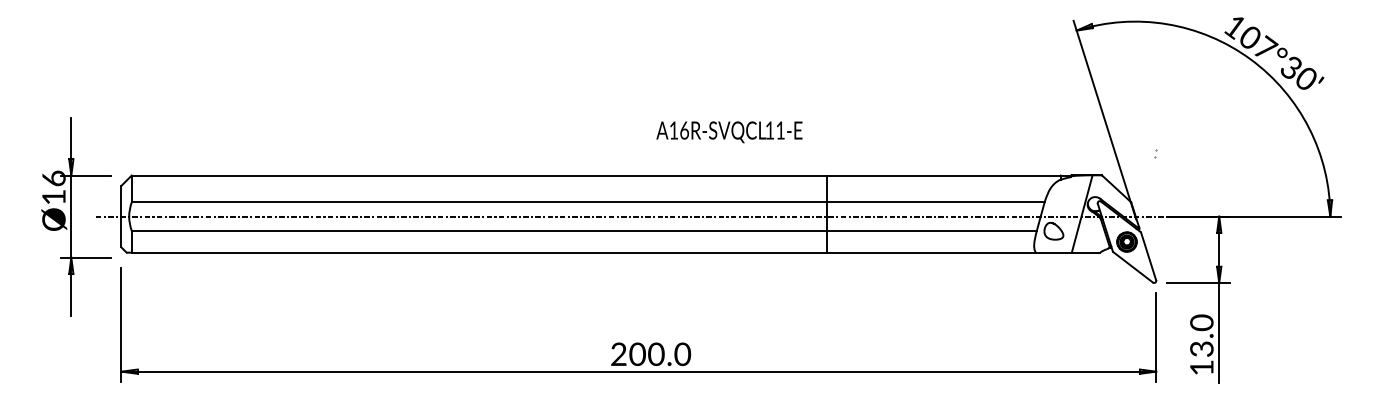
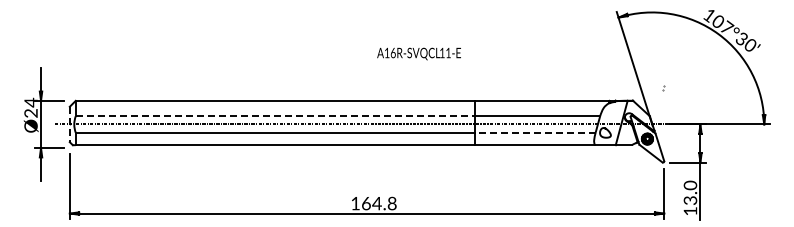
text: (728, 131) -> (418, 53), moved
text: (52, 187) -> (30, 107), Ø16 -> Ø24
line: (479, 202) -> (275, 116), solid -> dashed
line: (120, 216) -> (69, 124), solid -> dashed
line: (932, 230) -> (535, 132), solid -> dashed
text: (650, 354) -> (373, 203), 200.0 -> 164.8

